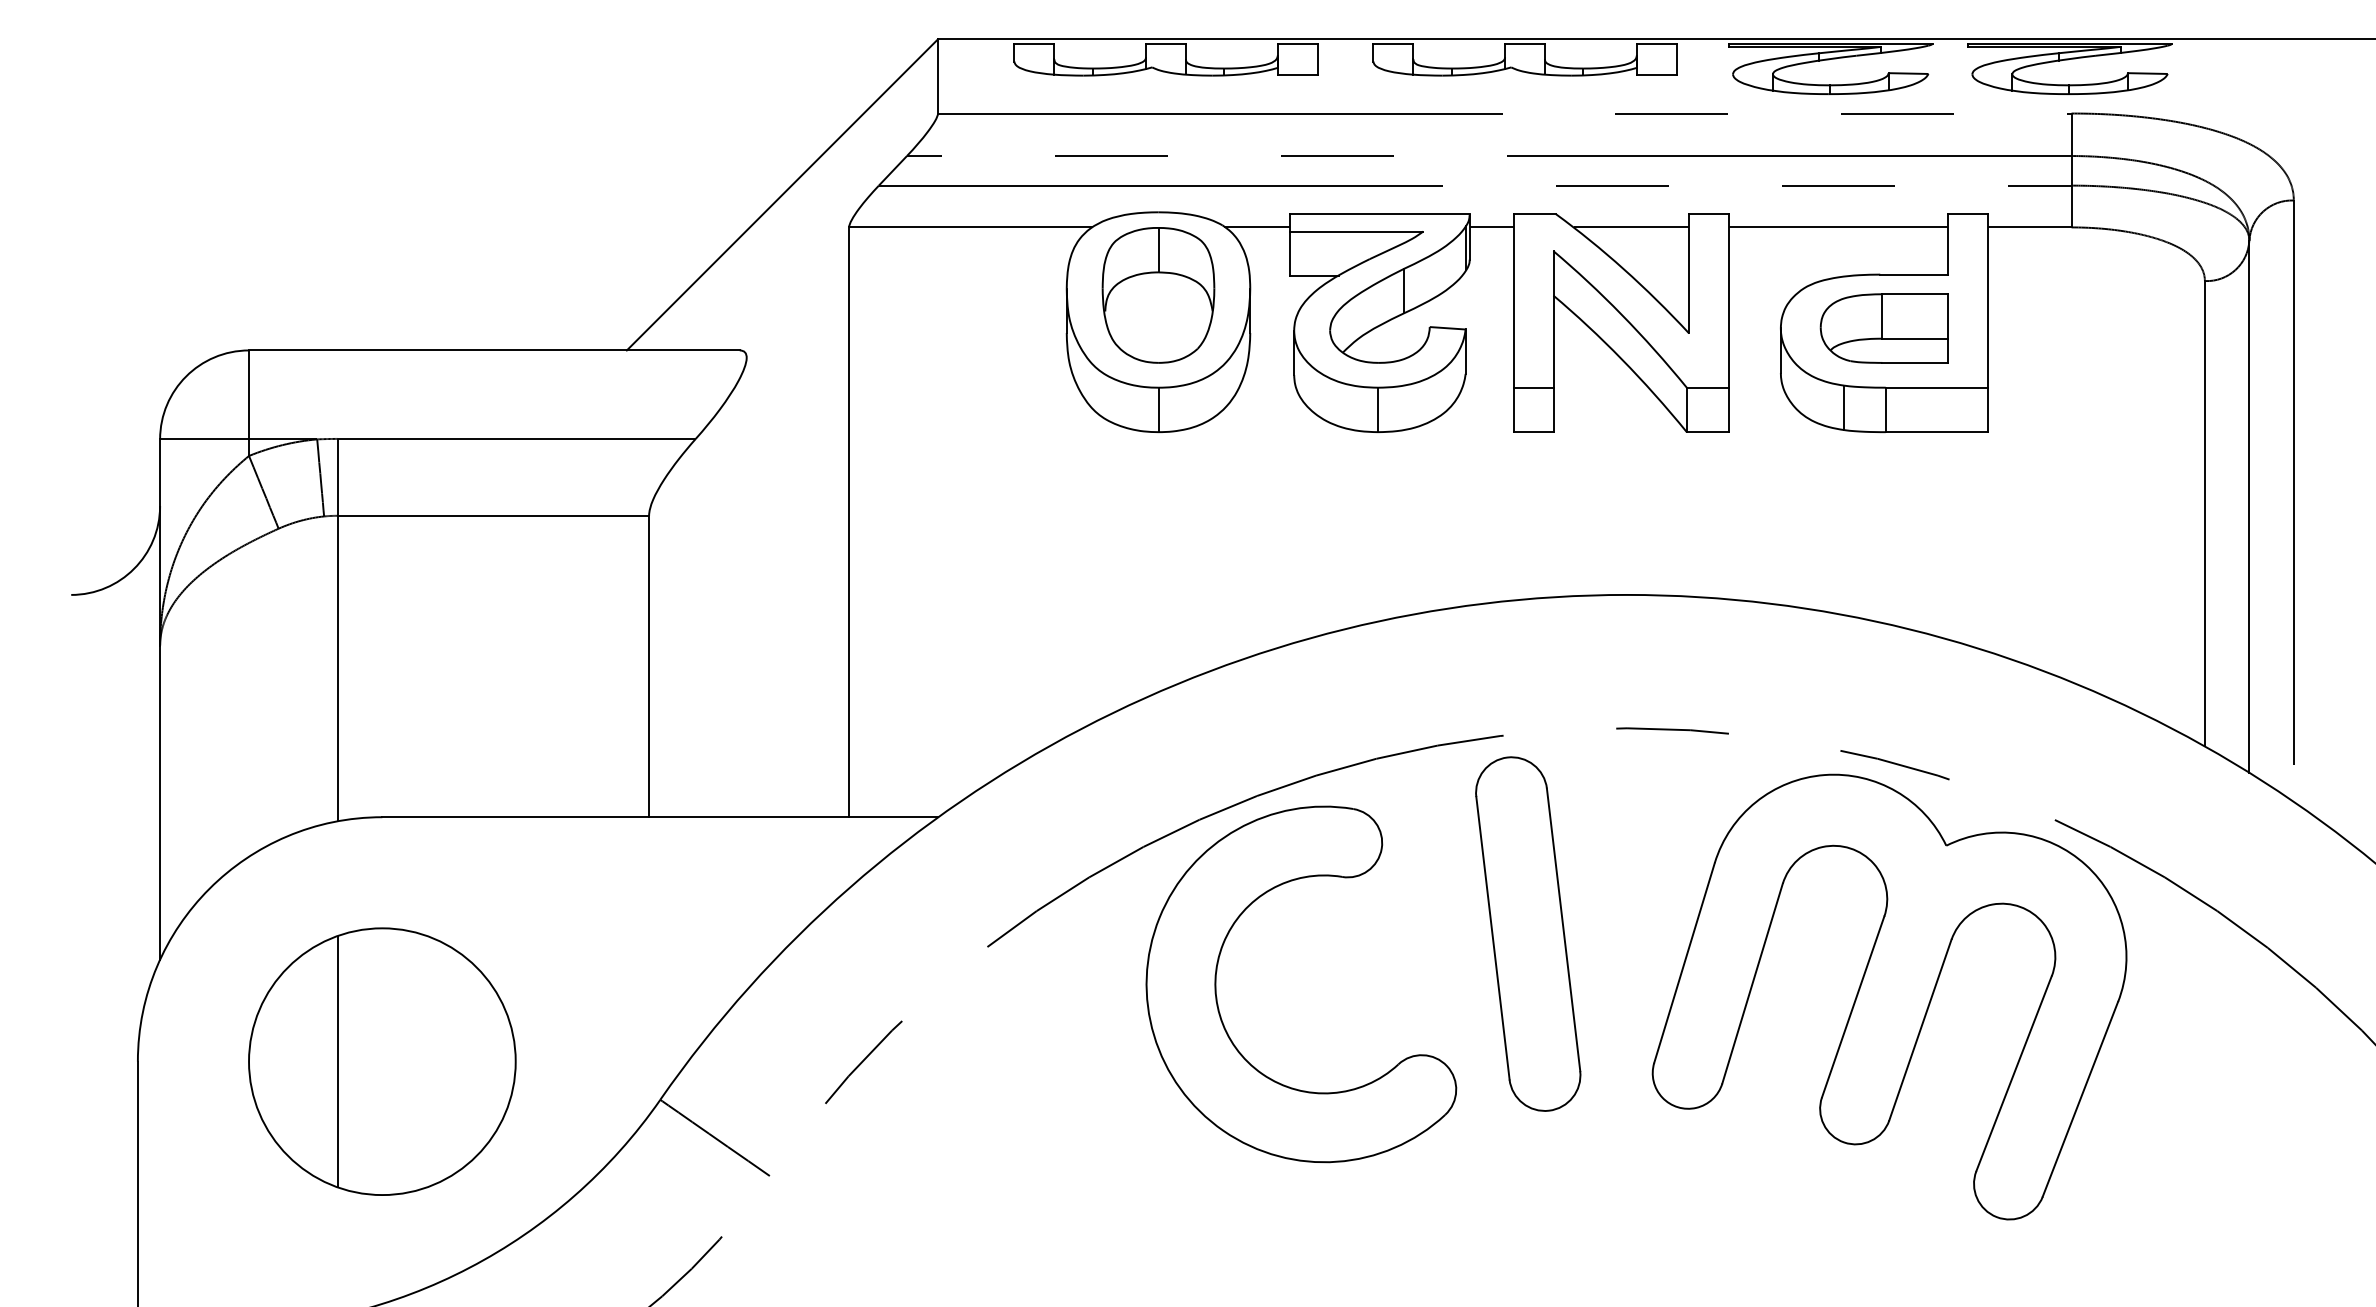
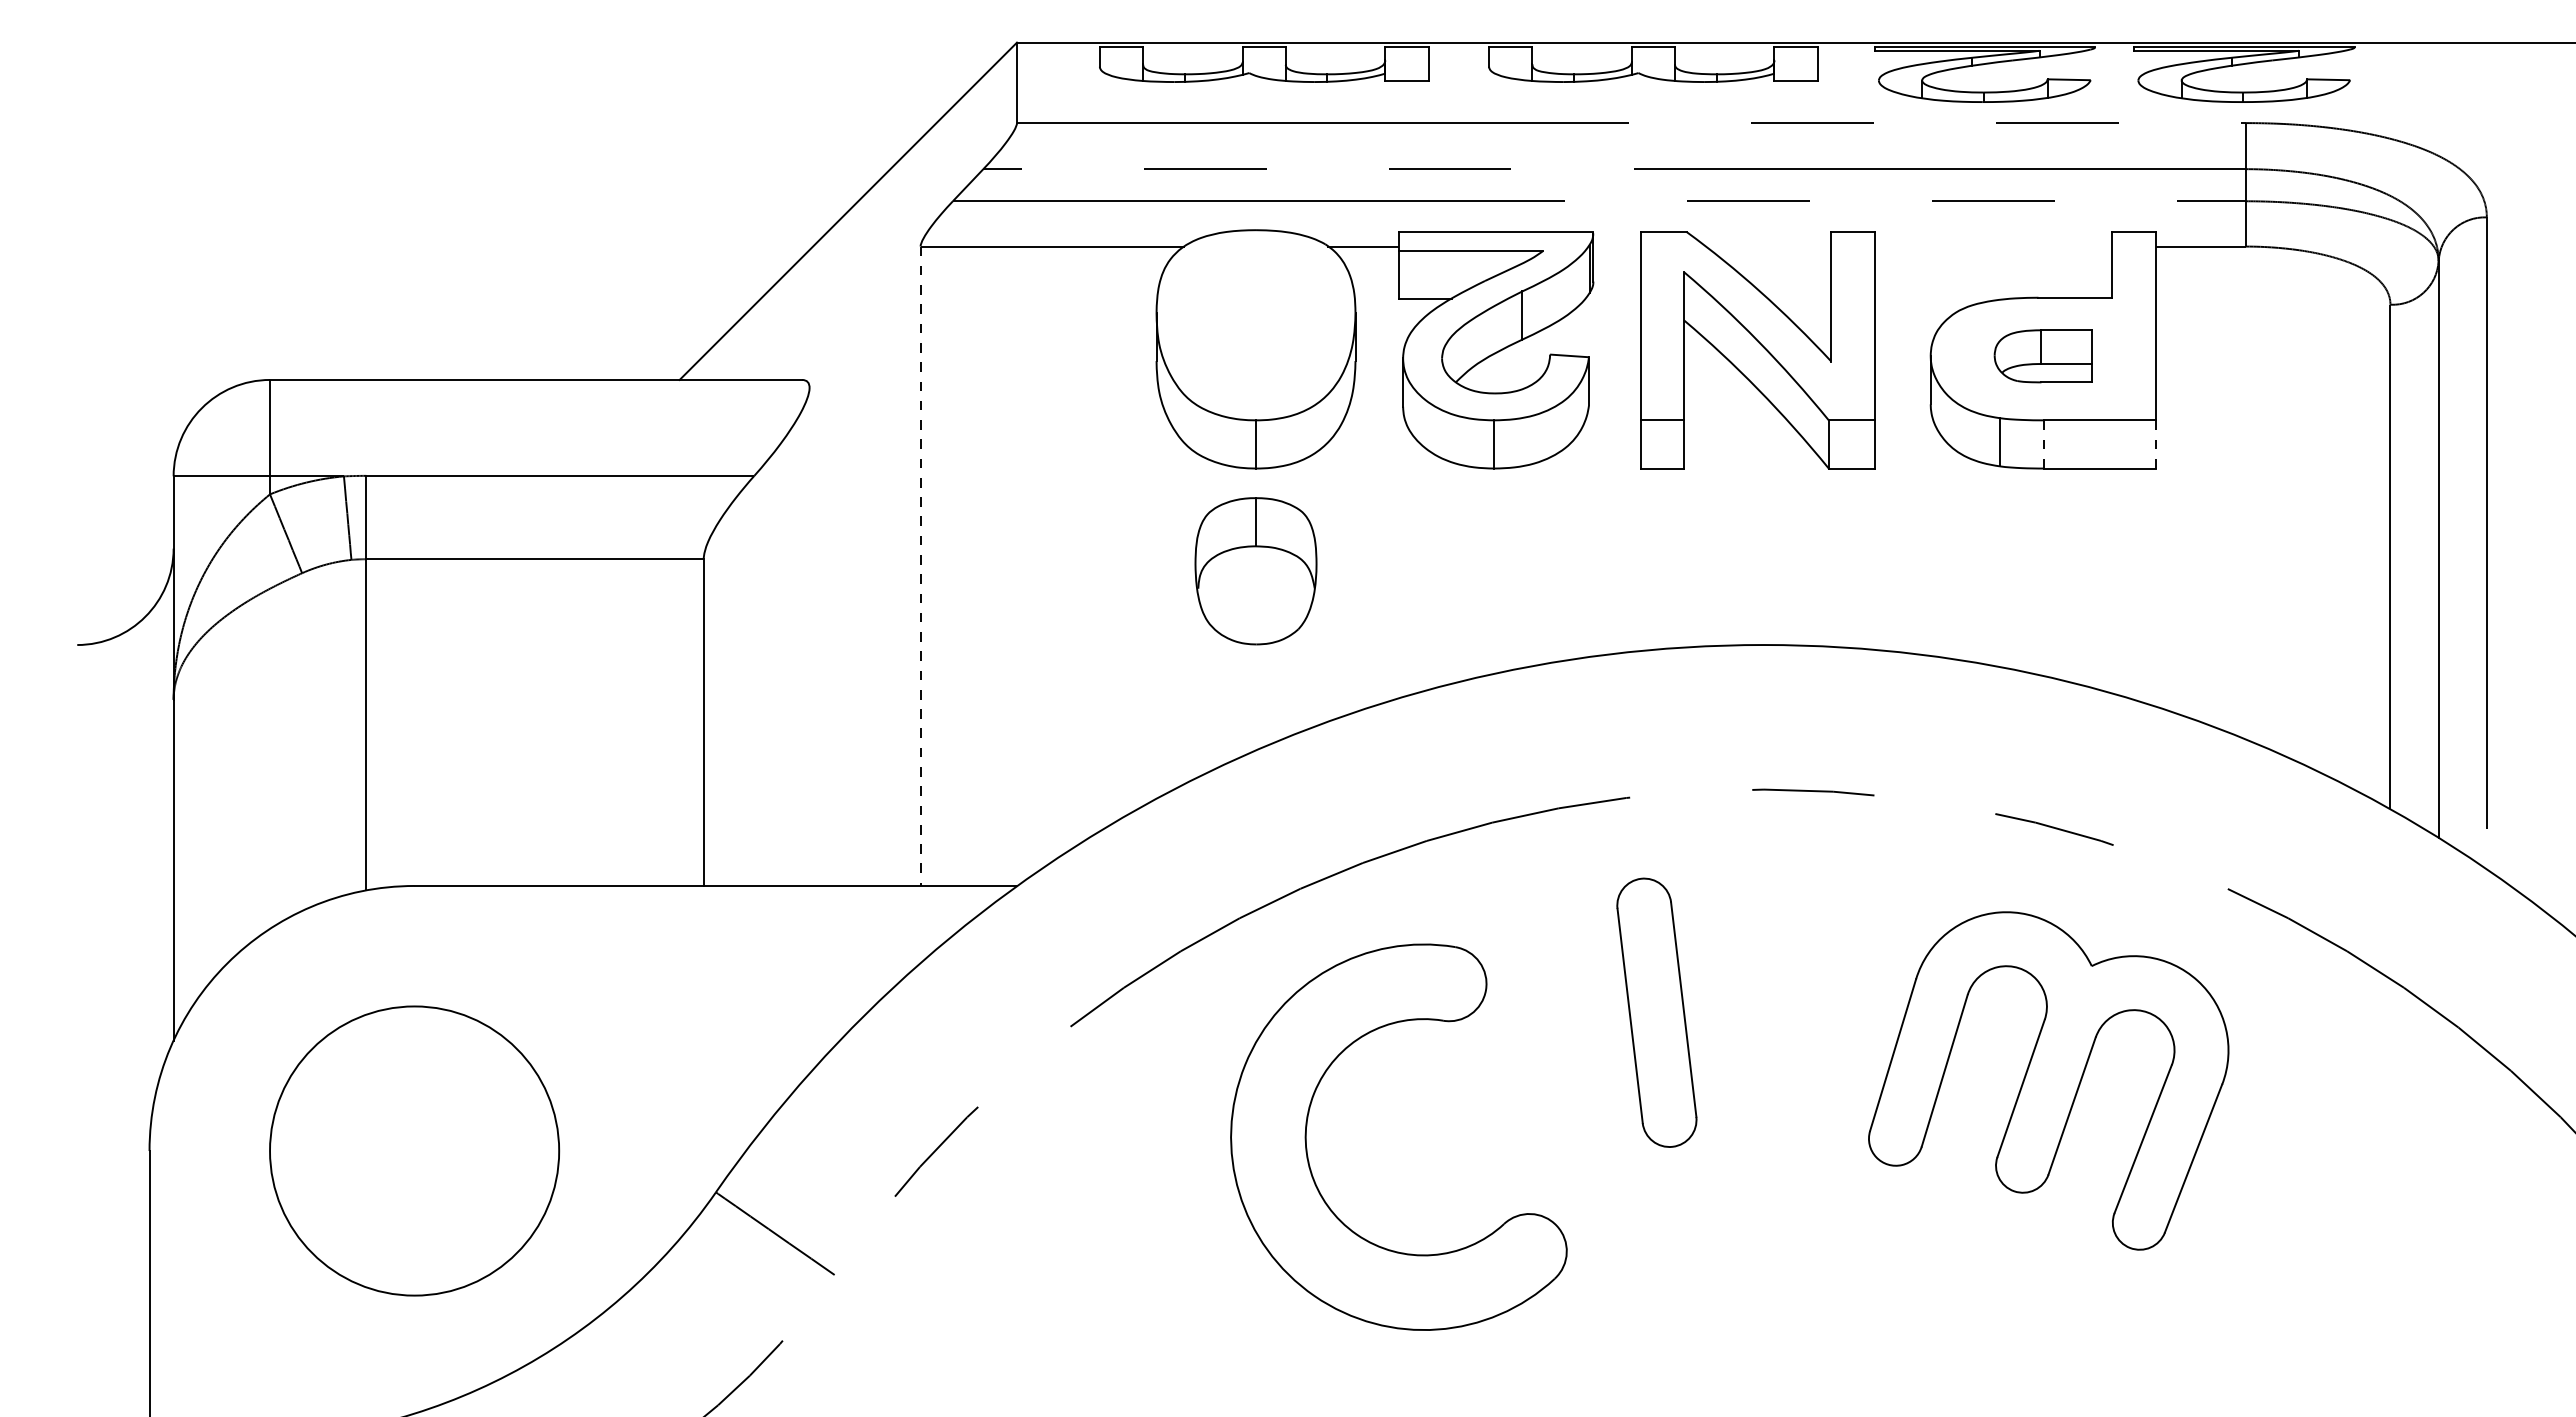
line: (1491, 227) -> (1616, 246), removed
line: (1631, 227) -> (1768, 246), removed
line: (1838, 227) -> (1993, 246), removed
part: (1158, 295) -> (1255, 571), moved
part: (1883, 328) -> (2042, 356), size x0.7
line: (1885, 409) -> (2044, 444), solid -> dashed
line: (1988, 409) -> (2155, 444), solid -> dashed
line: (849, 522) -> (920, 566), solid -> dashed
part: (1527, 933) -> (1656, 1012), size x0.7
part: (1217, 974) -> (1307, 1126), moved
part: (1889, 996) -> (2048, 1080), size x0.7
line: (338, 1061) -> (366, 1150), removed

